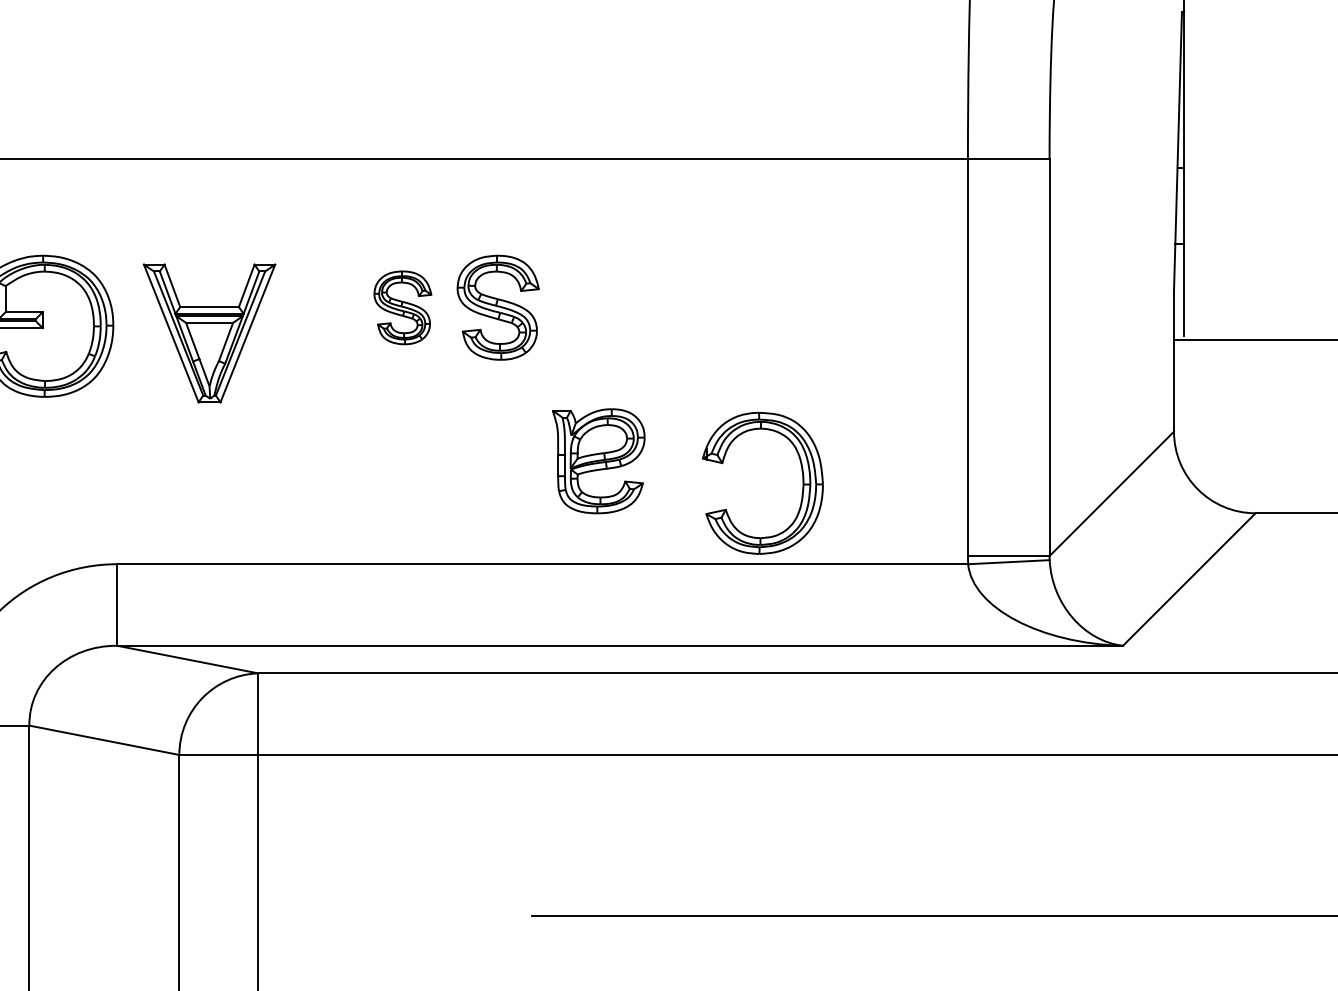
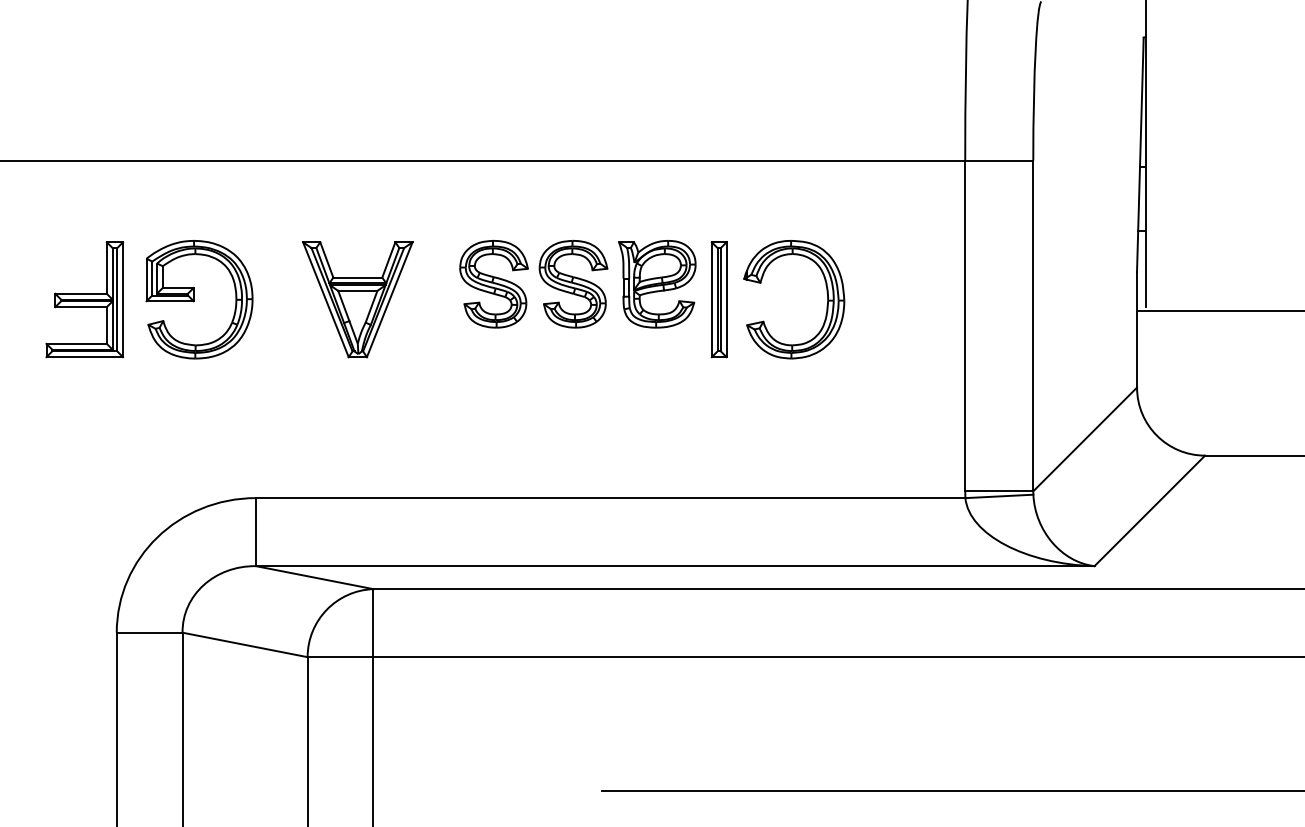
part: (402, 308) -> (493, 284), size x1.43
part: (672, 326) -> (718, 299), added
part: (209, 333) -> (357, 299), moved
part: (598, 461) -> (657, 284), moved
part: (801, 490) -> (826, 305), moved

